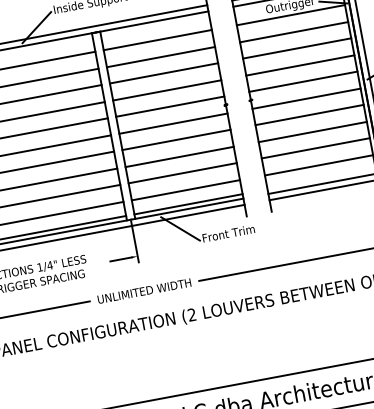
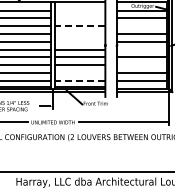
line: (156, 40) -> (79, 10), removed
line: (297, 49) -> (142, 26), removed
line: (159, 57) -> (79, 18), removed
line: (162, 74) -> (79, 26), solid -> dashed
line: (165, 91) -> (79, 34), removed
line: (307, 98) -> (142, 49), removed
line: (168, 106) -> (79, 41), removed
line: (313, 132) -> (142, 65), removed
line: (181, 173) -> (79, 72), removed
line: (184, 190) -> (79, 80), solid -> dashed

